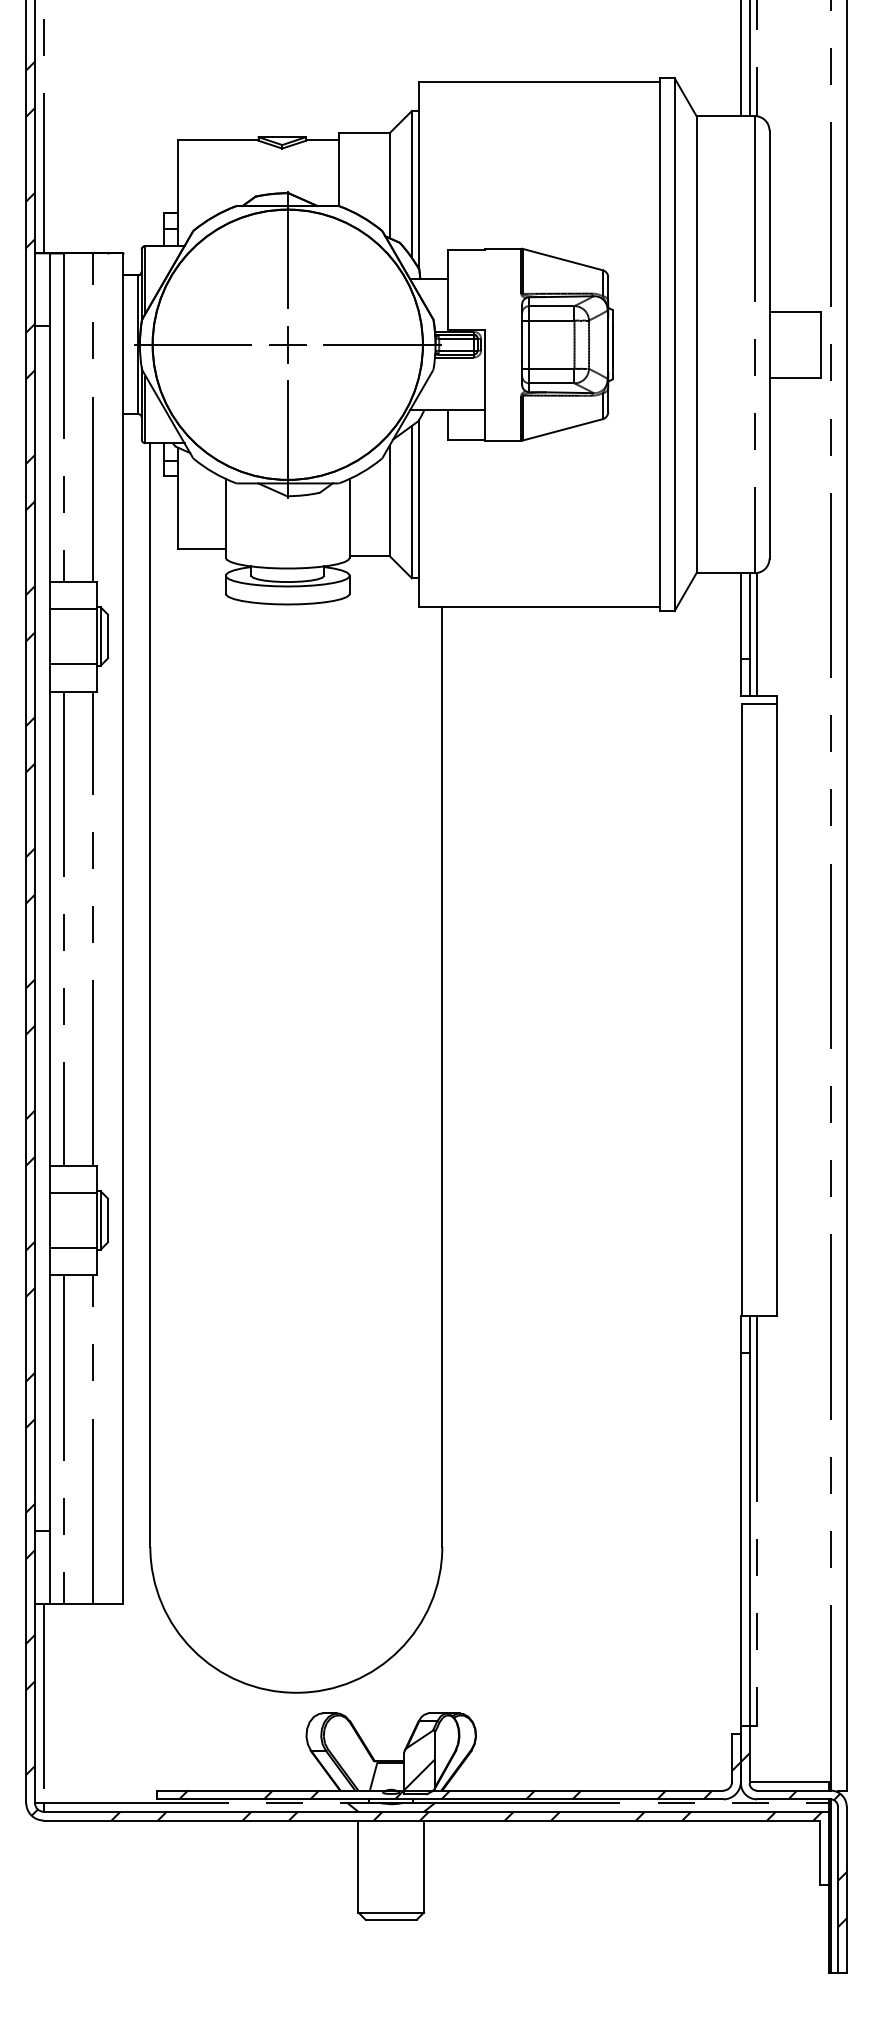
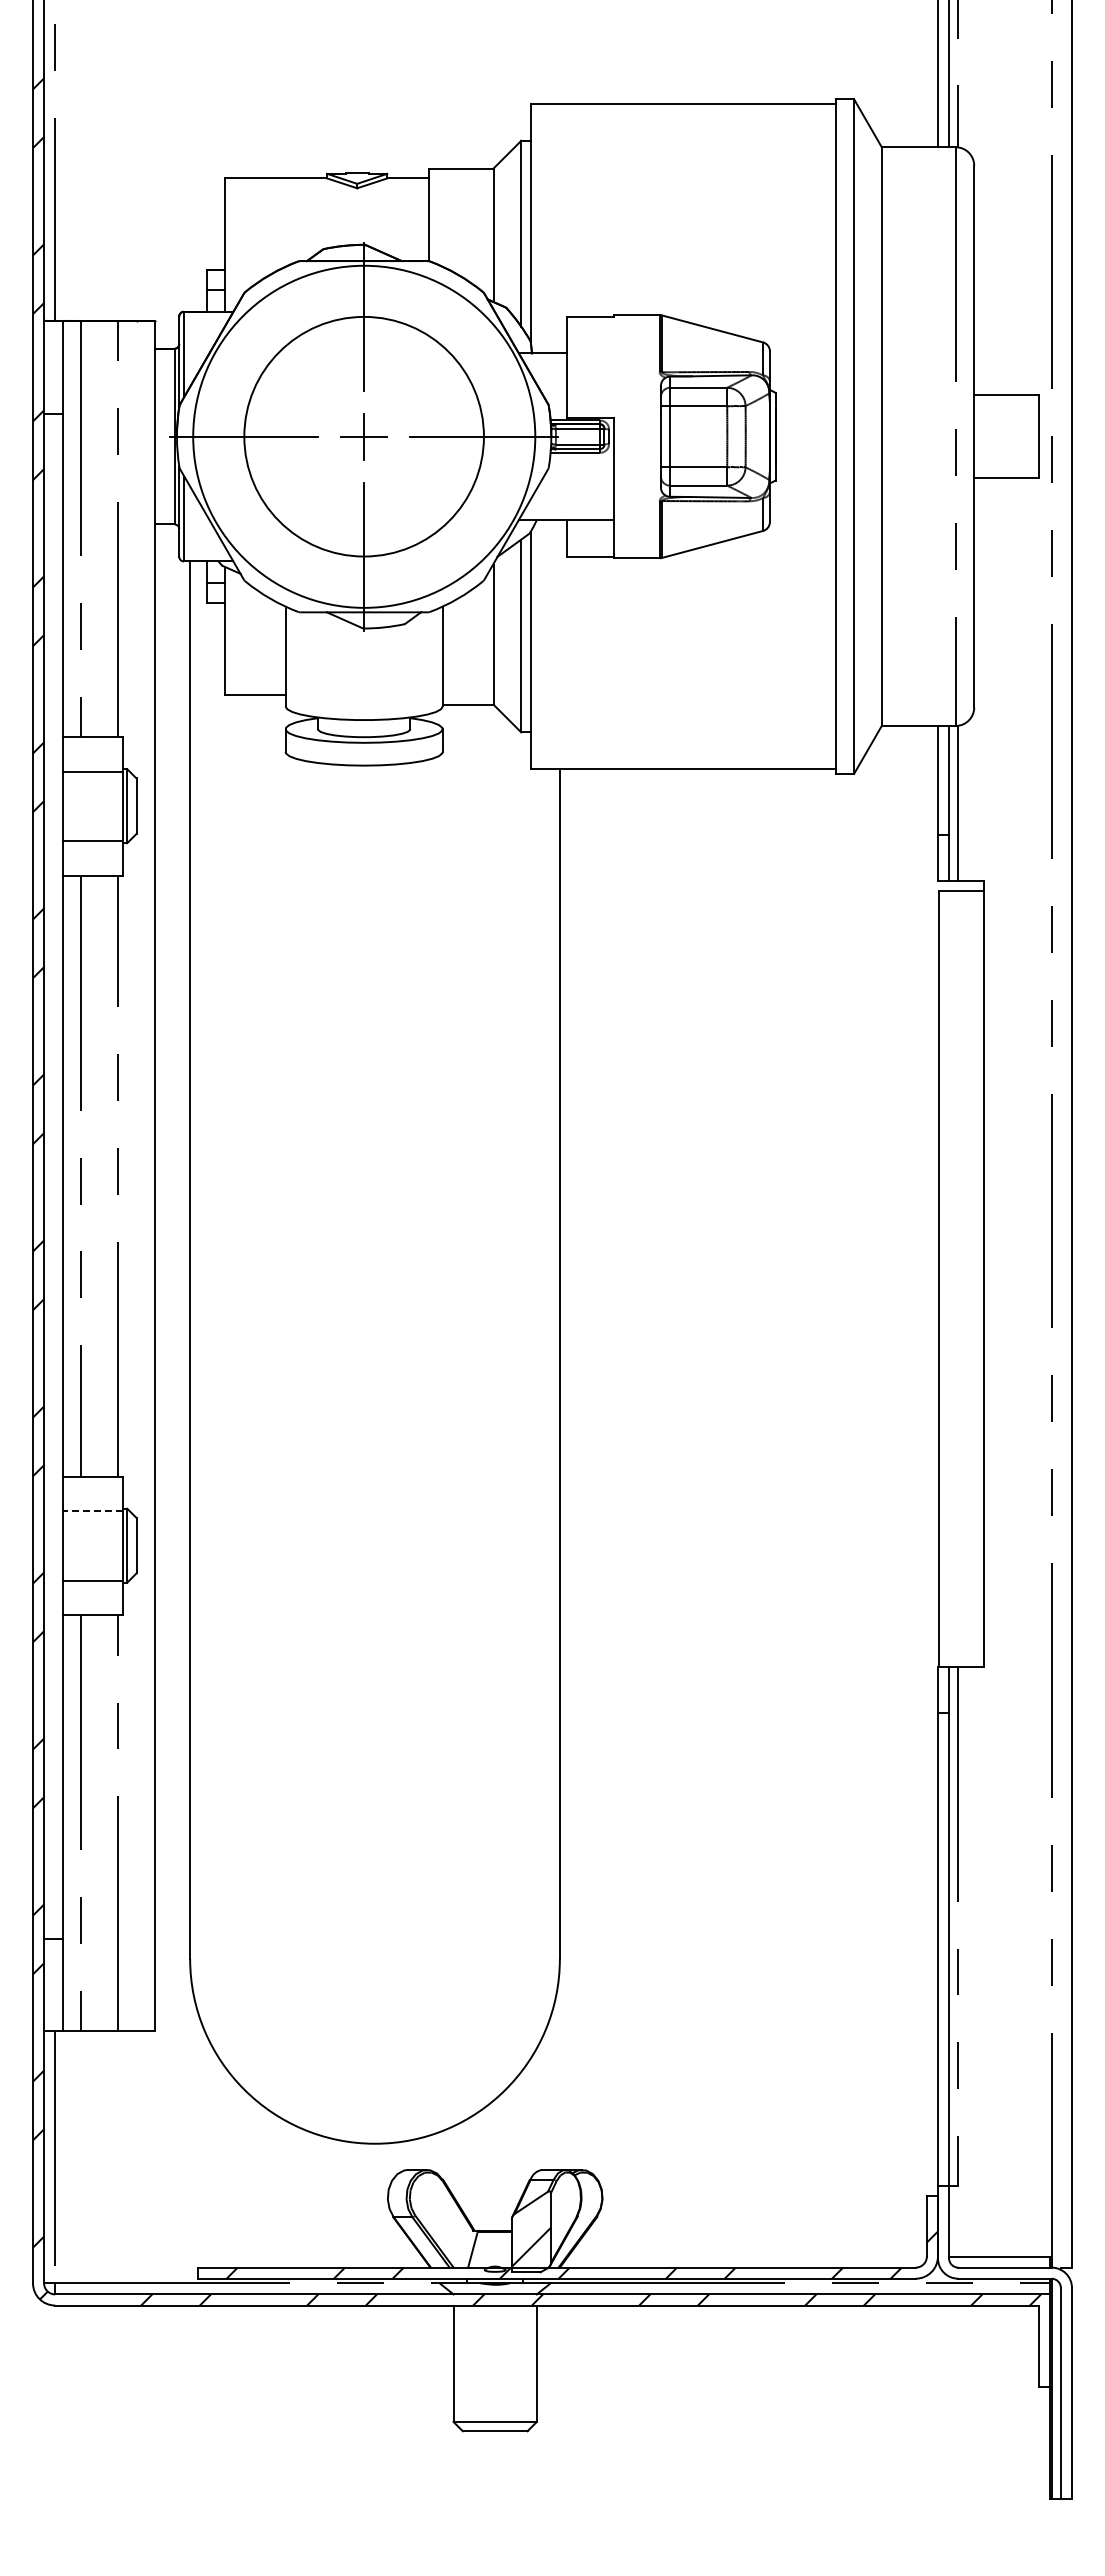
circle: (287, 344) -> (363, 436), size x0.7
line: (73, 1193) -> (92, 1511), solid -> dashed
hatch: (793, 1840) -> (1004, 2330), removed

